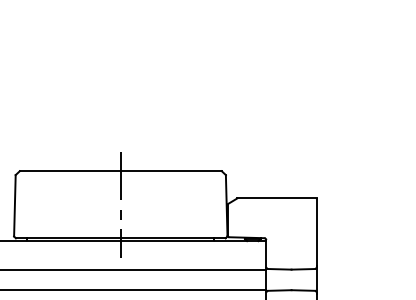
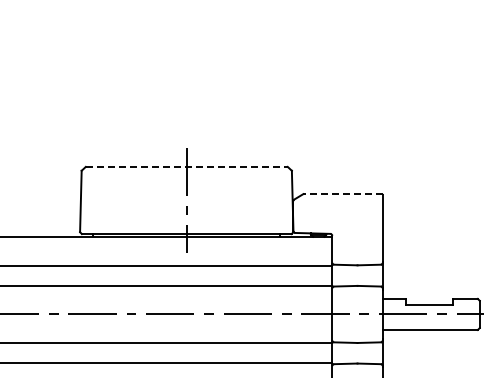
line: (120, 170) -> (186, 166), solid -> dashed
line: (276, 198) -> (342, 194), solid -> dashed

